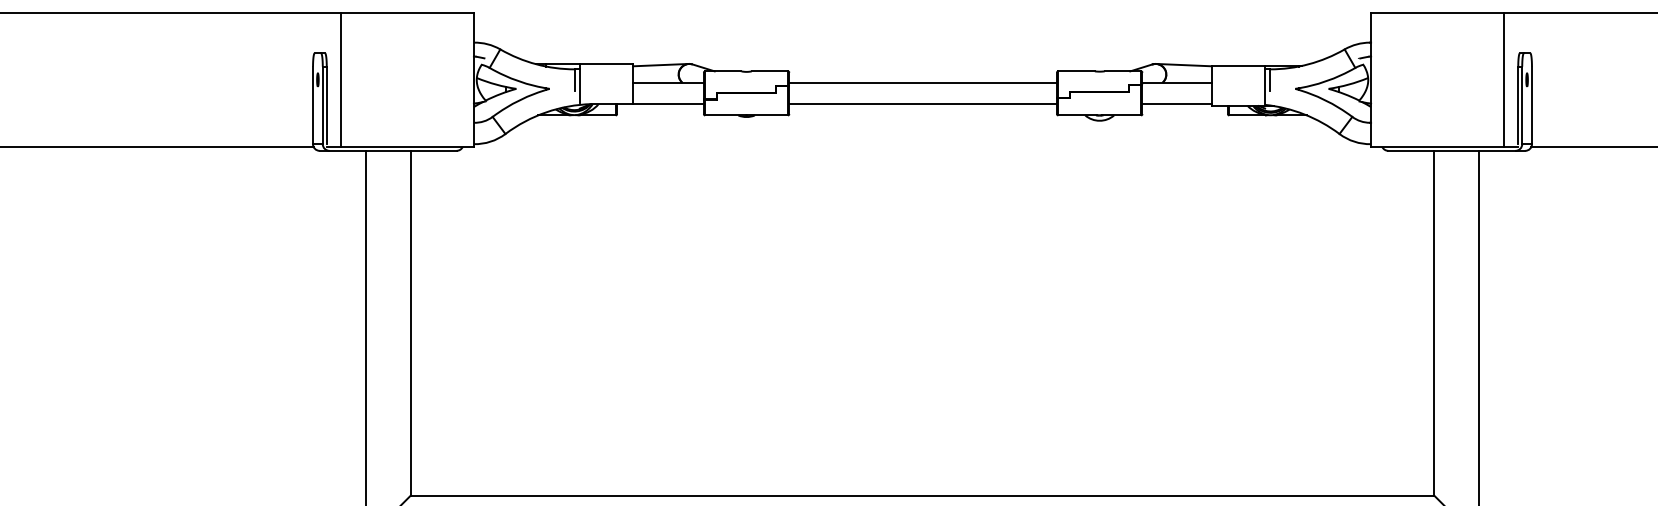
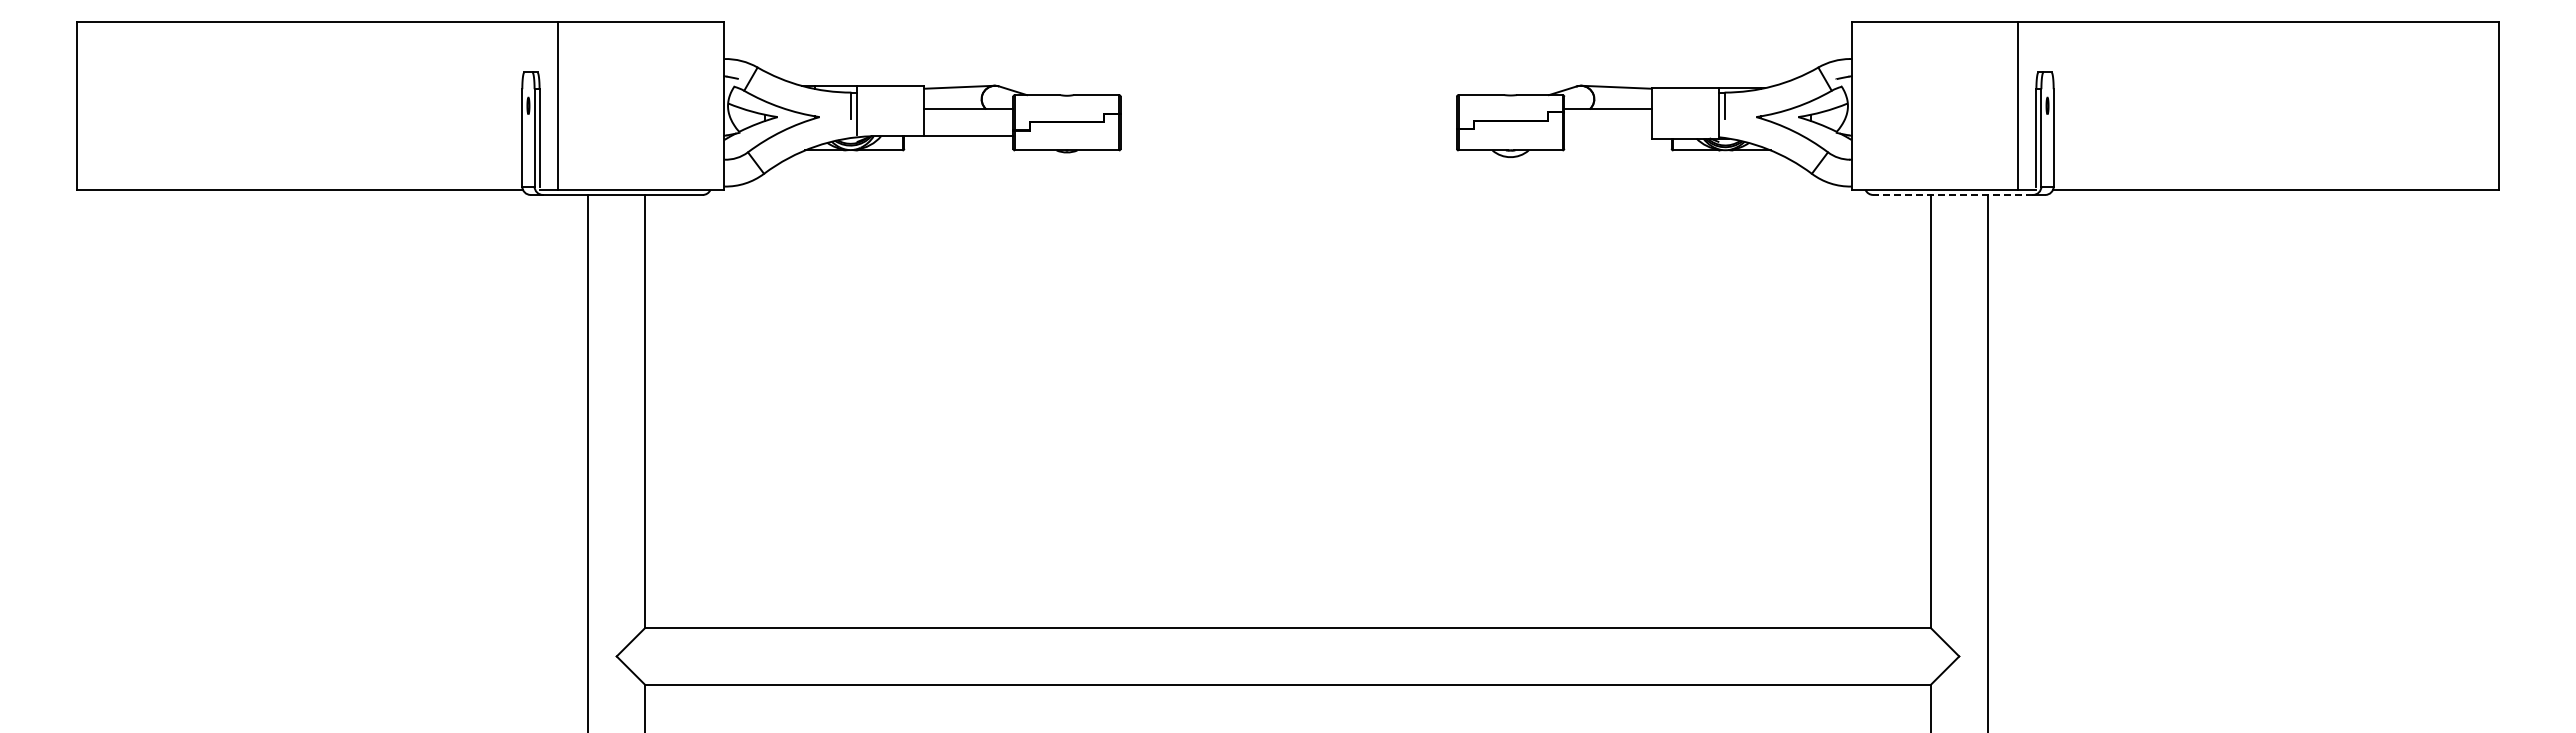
line: (922, 82) -> (1288, 109), removed
line: (922, 104) -> (1288, 136), removed
line: (1176, 104) -> (1607, 136), removed
line: (1452, 150) -> (1953, 194), solid -> dashed

